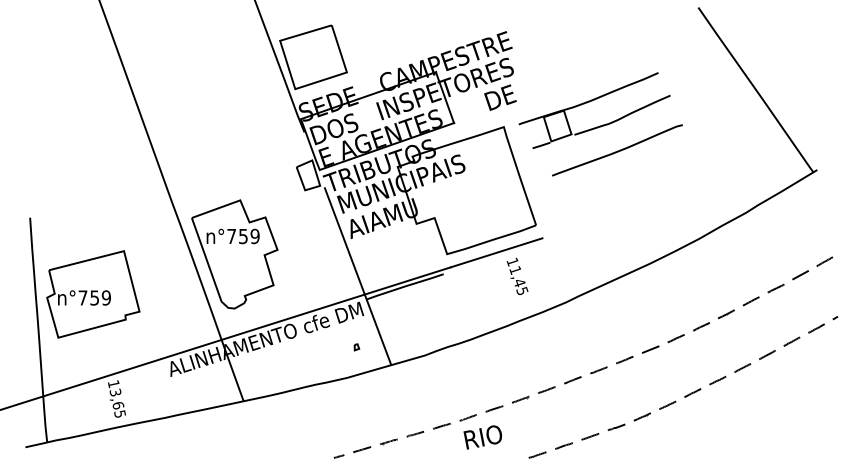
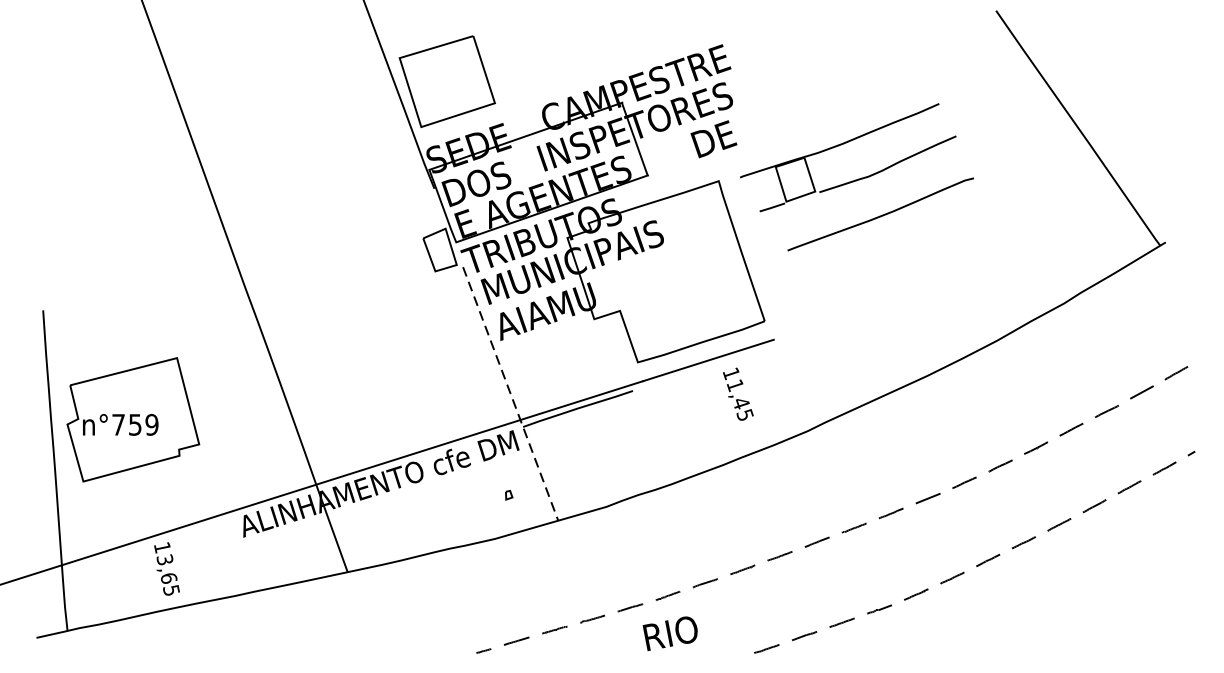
part: (234, 254) -> (334, 362), removed
line: (357, 276) -> (510, 394), solid -> dashed
text: (482, 437) -> (669, 633), moved

